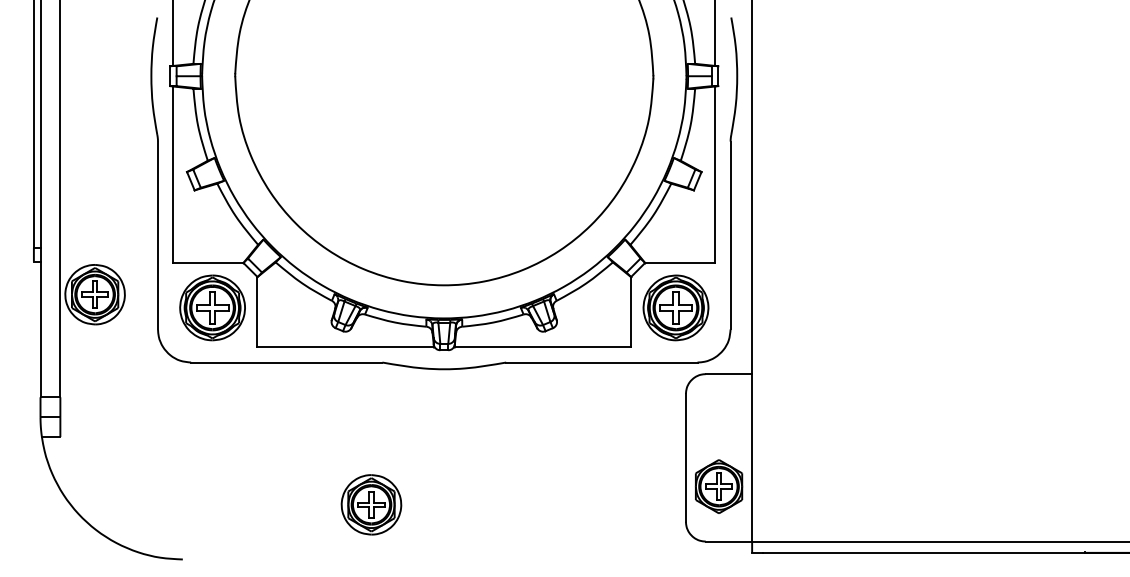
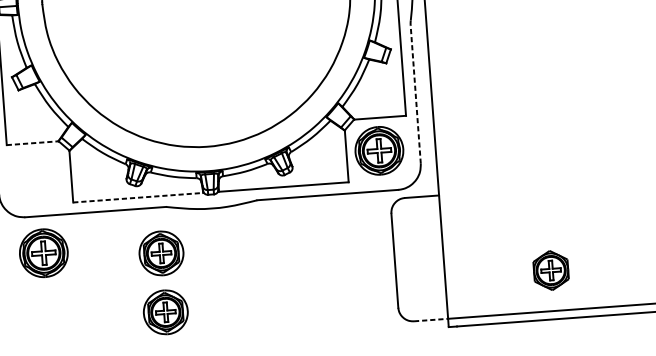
line: (730, 235) -> (415, 94), solid -> dashed
line: (209, 263) -> (33, 143), solid -> dashed
part: (212, 307) -> (43, 252), moved
line: (346, 347) -> (138, 197), solid -> dashed
part: (371, 424) -> (161, 253), added
part: (718, 486) -> (550, 270), moved
line: (729, 541) -> (431, 319), solid -> dashed

